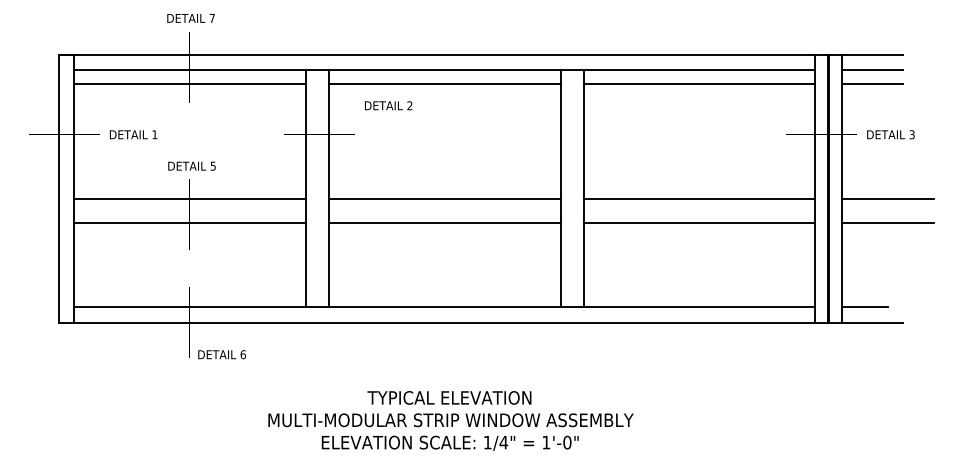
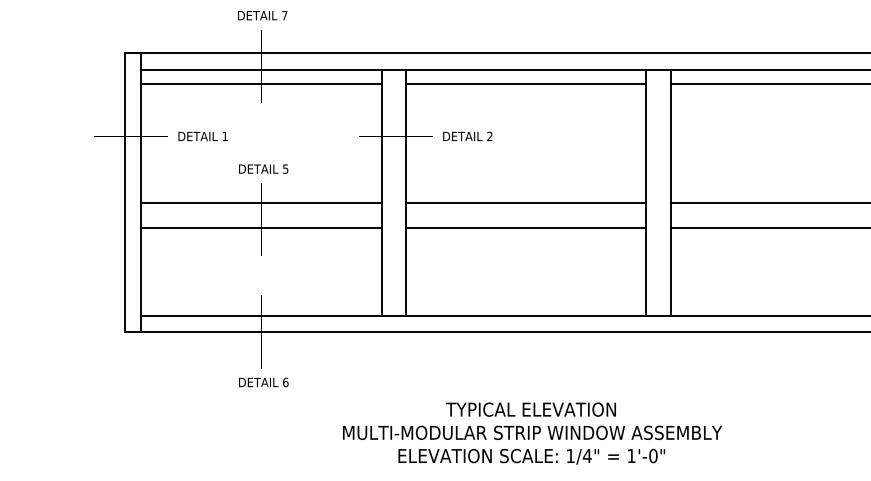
text: (388, 105) -> (467, 136), moved
text: (221, 354) -> (263, 382), moved

